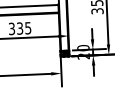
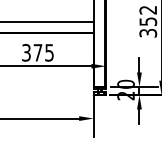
text: (19, 28) -> (37, 52), 335 -> 375

